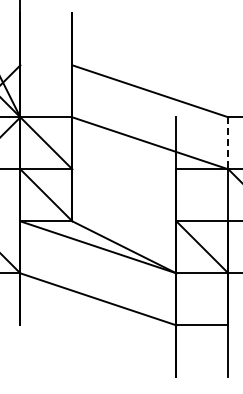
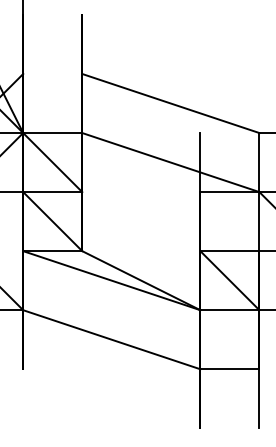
line: (228, 143) -> (259, 162), dashed -> solid

